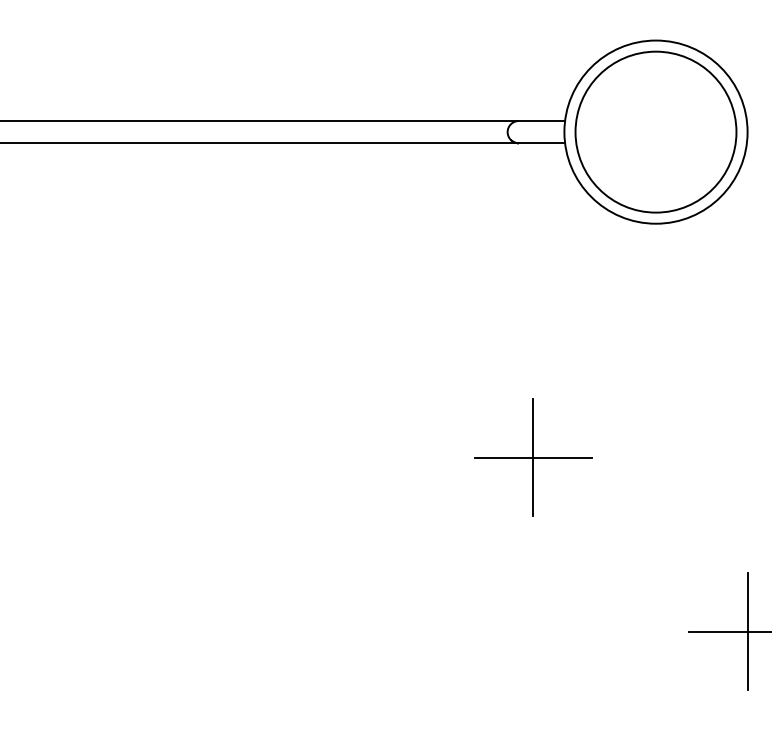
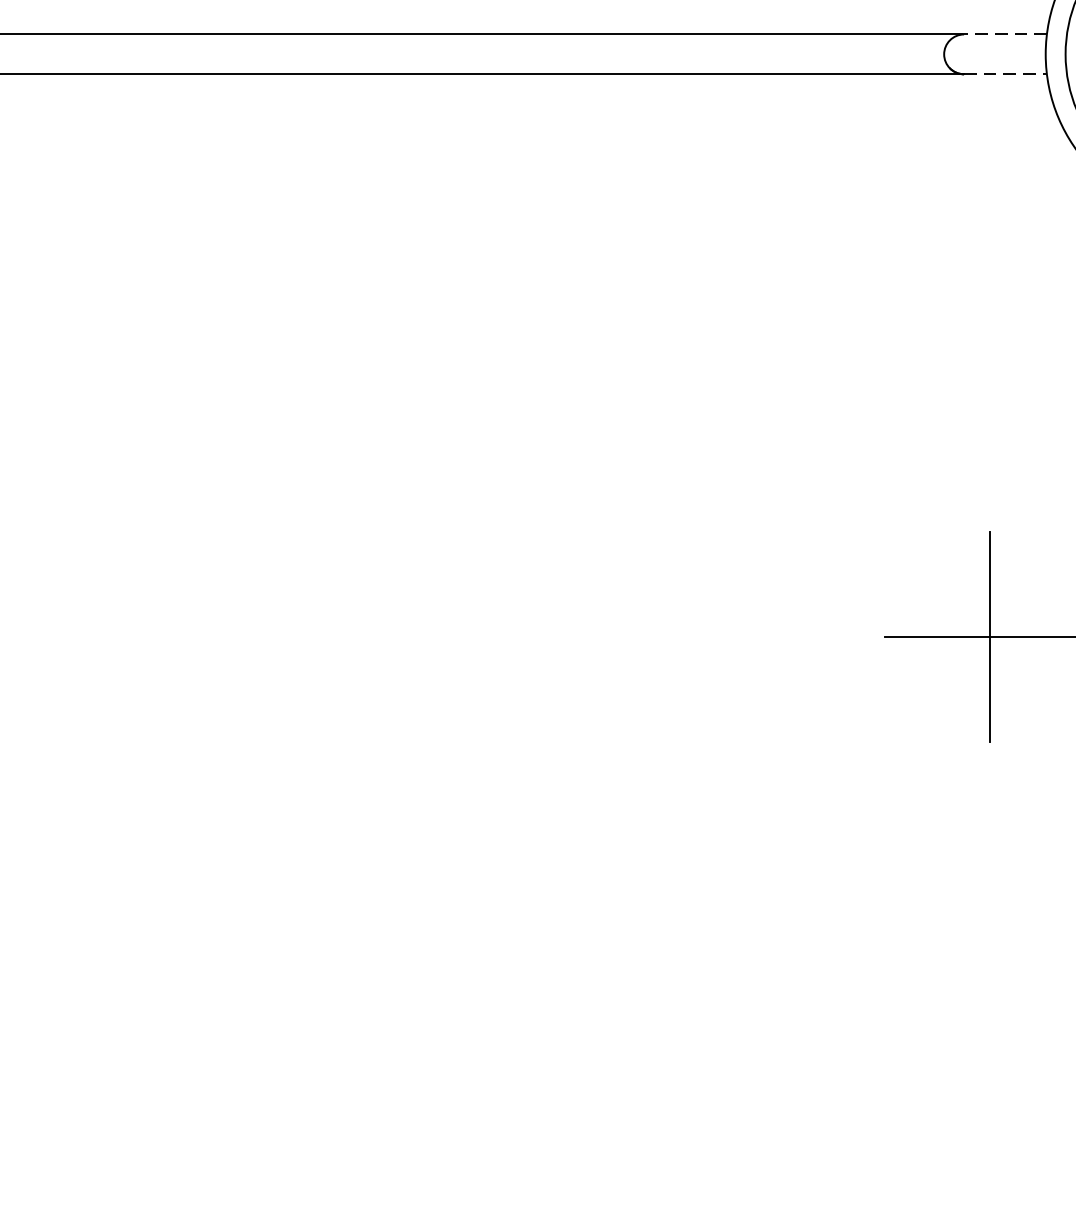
line: (541, 121) -> (1004, 35), solid -> dashed
line: (542, 143) -> (1006, 74), solid -> dashed

